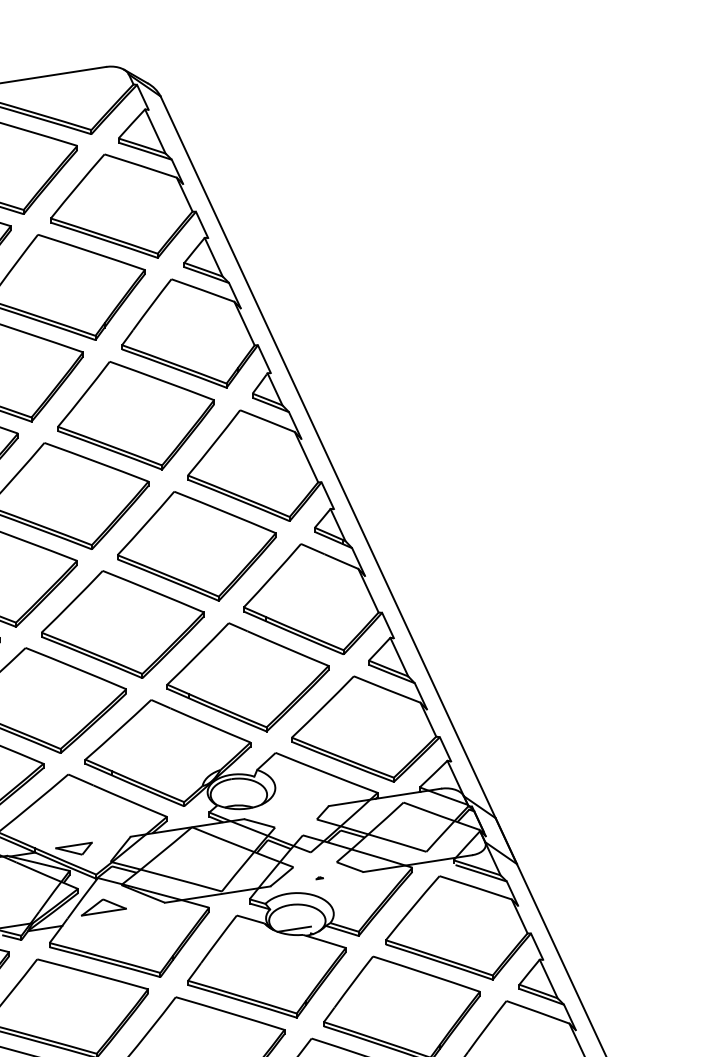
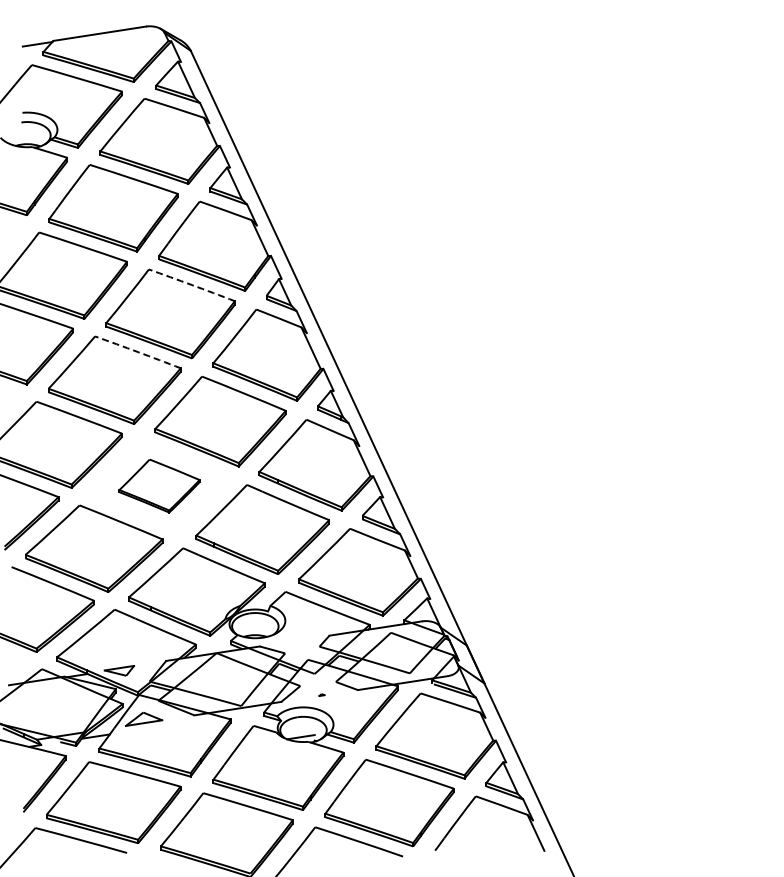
arc: (162, 381) -> (192, 285), solid -> dashed
arc: (97, 462) -> (138, 352), solid -> dashed
part: (122, 623) -> (159, 485), size x0.6

